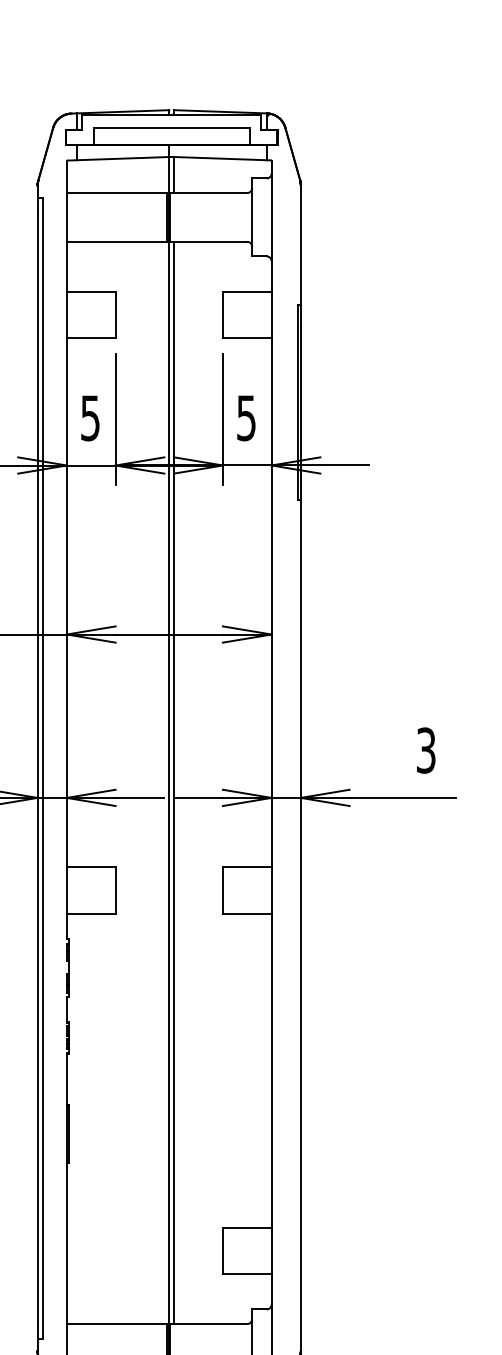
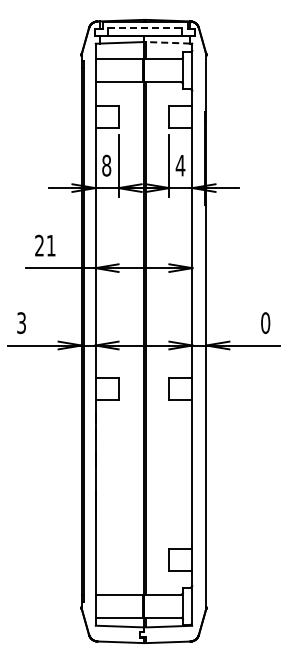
line: (172, 128) -> (145, 28), solid -> dashed
line: (221, 157) -> (168, 42), solid -> dashed
text: (90, 417) -> (106, 165), 5 -> 8
text: (246, 417) -> (180, 165), 5 -> 4
text: (425, 751) -> (265, 323), 3 -> 0

